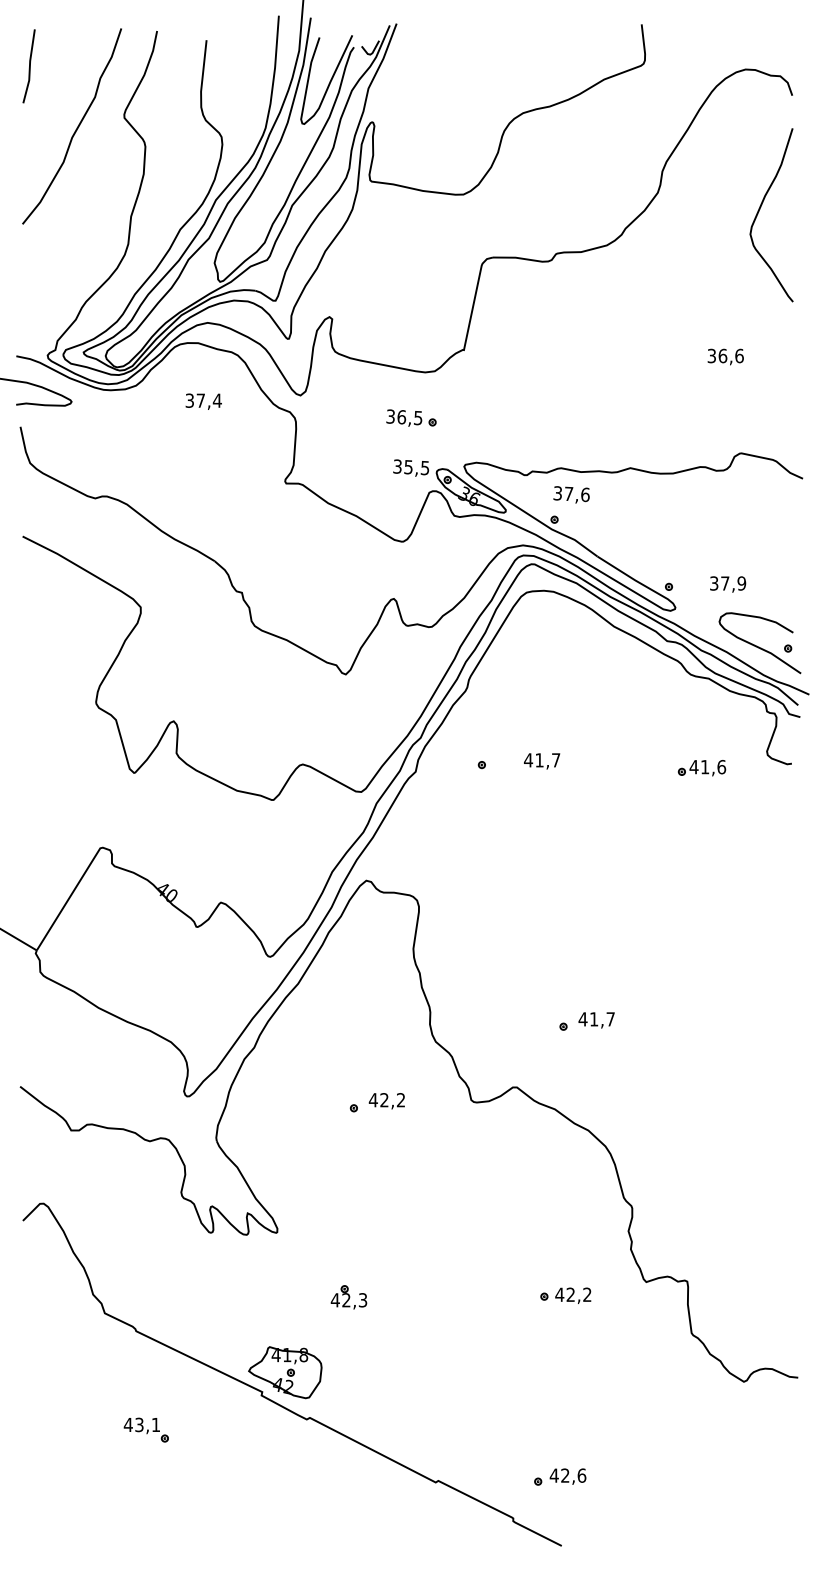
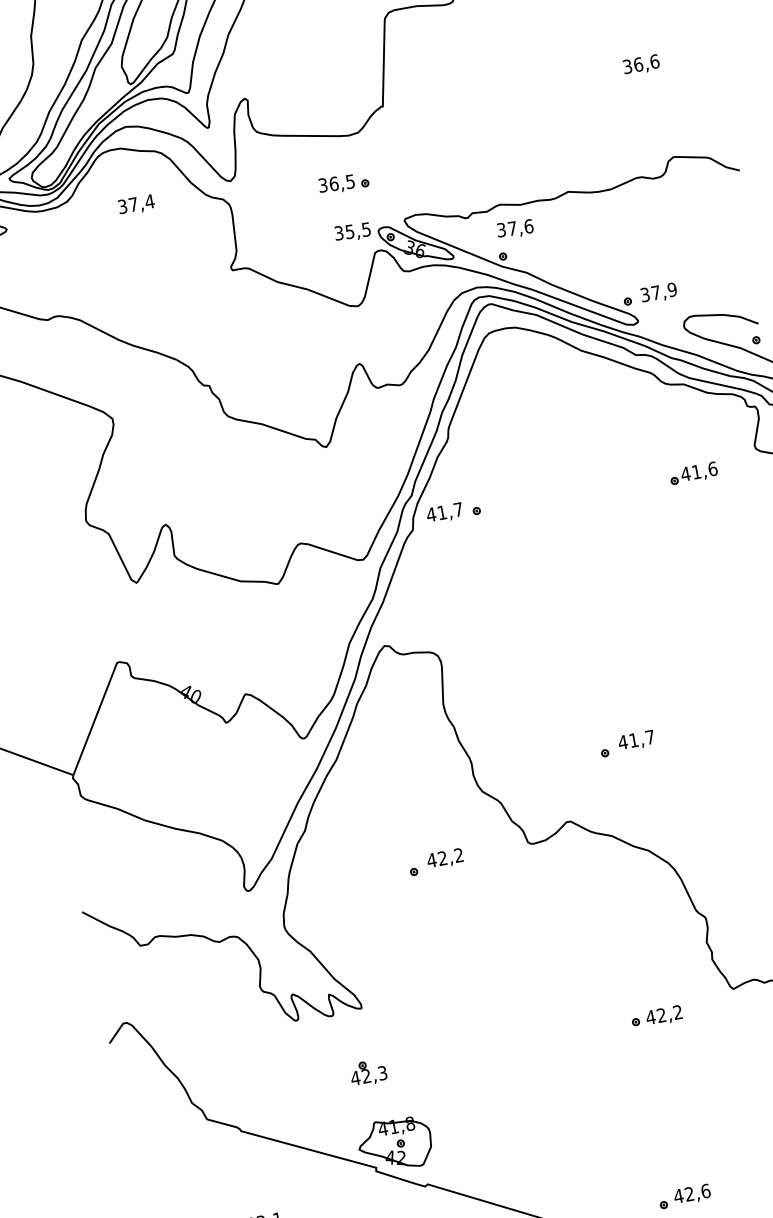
text: (728, 584) -> (659, 293), moved
text: (542, 761) -> (445, 513), moved
part: (348, 1297) -> (367, 1073), moved

